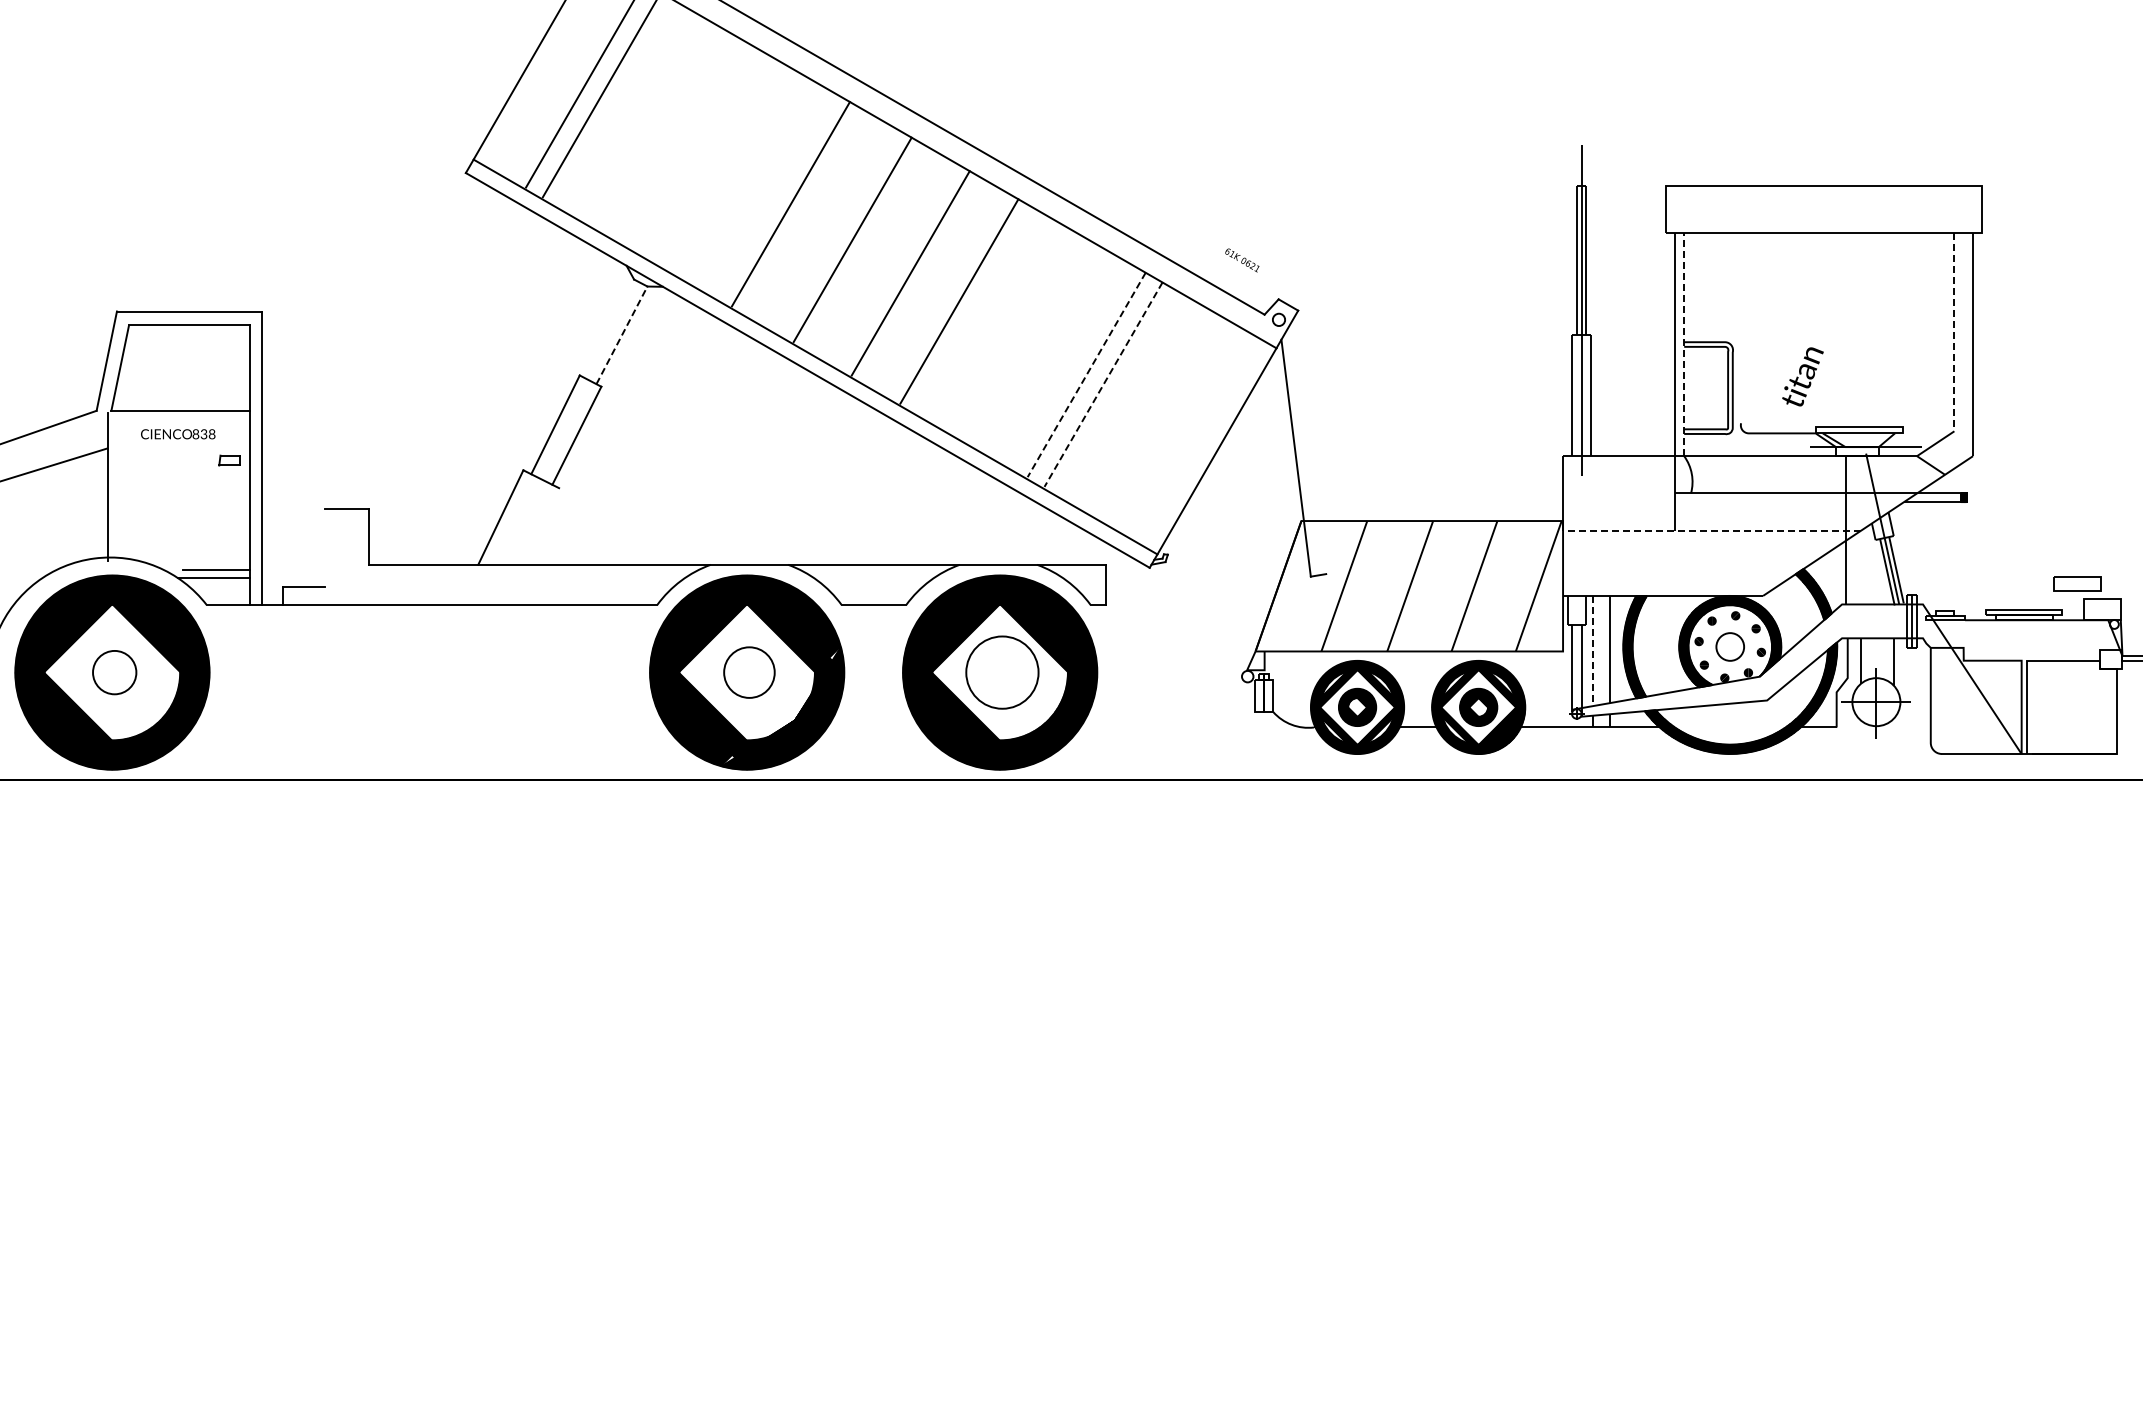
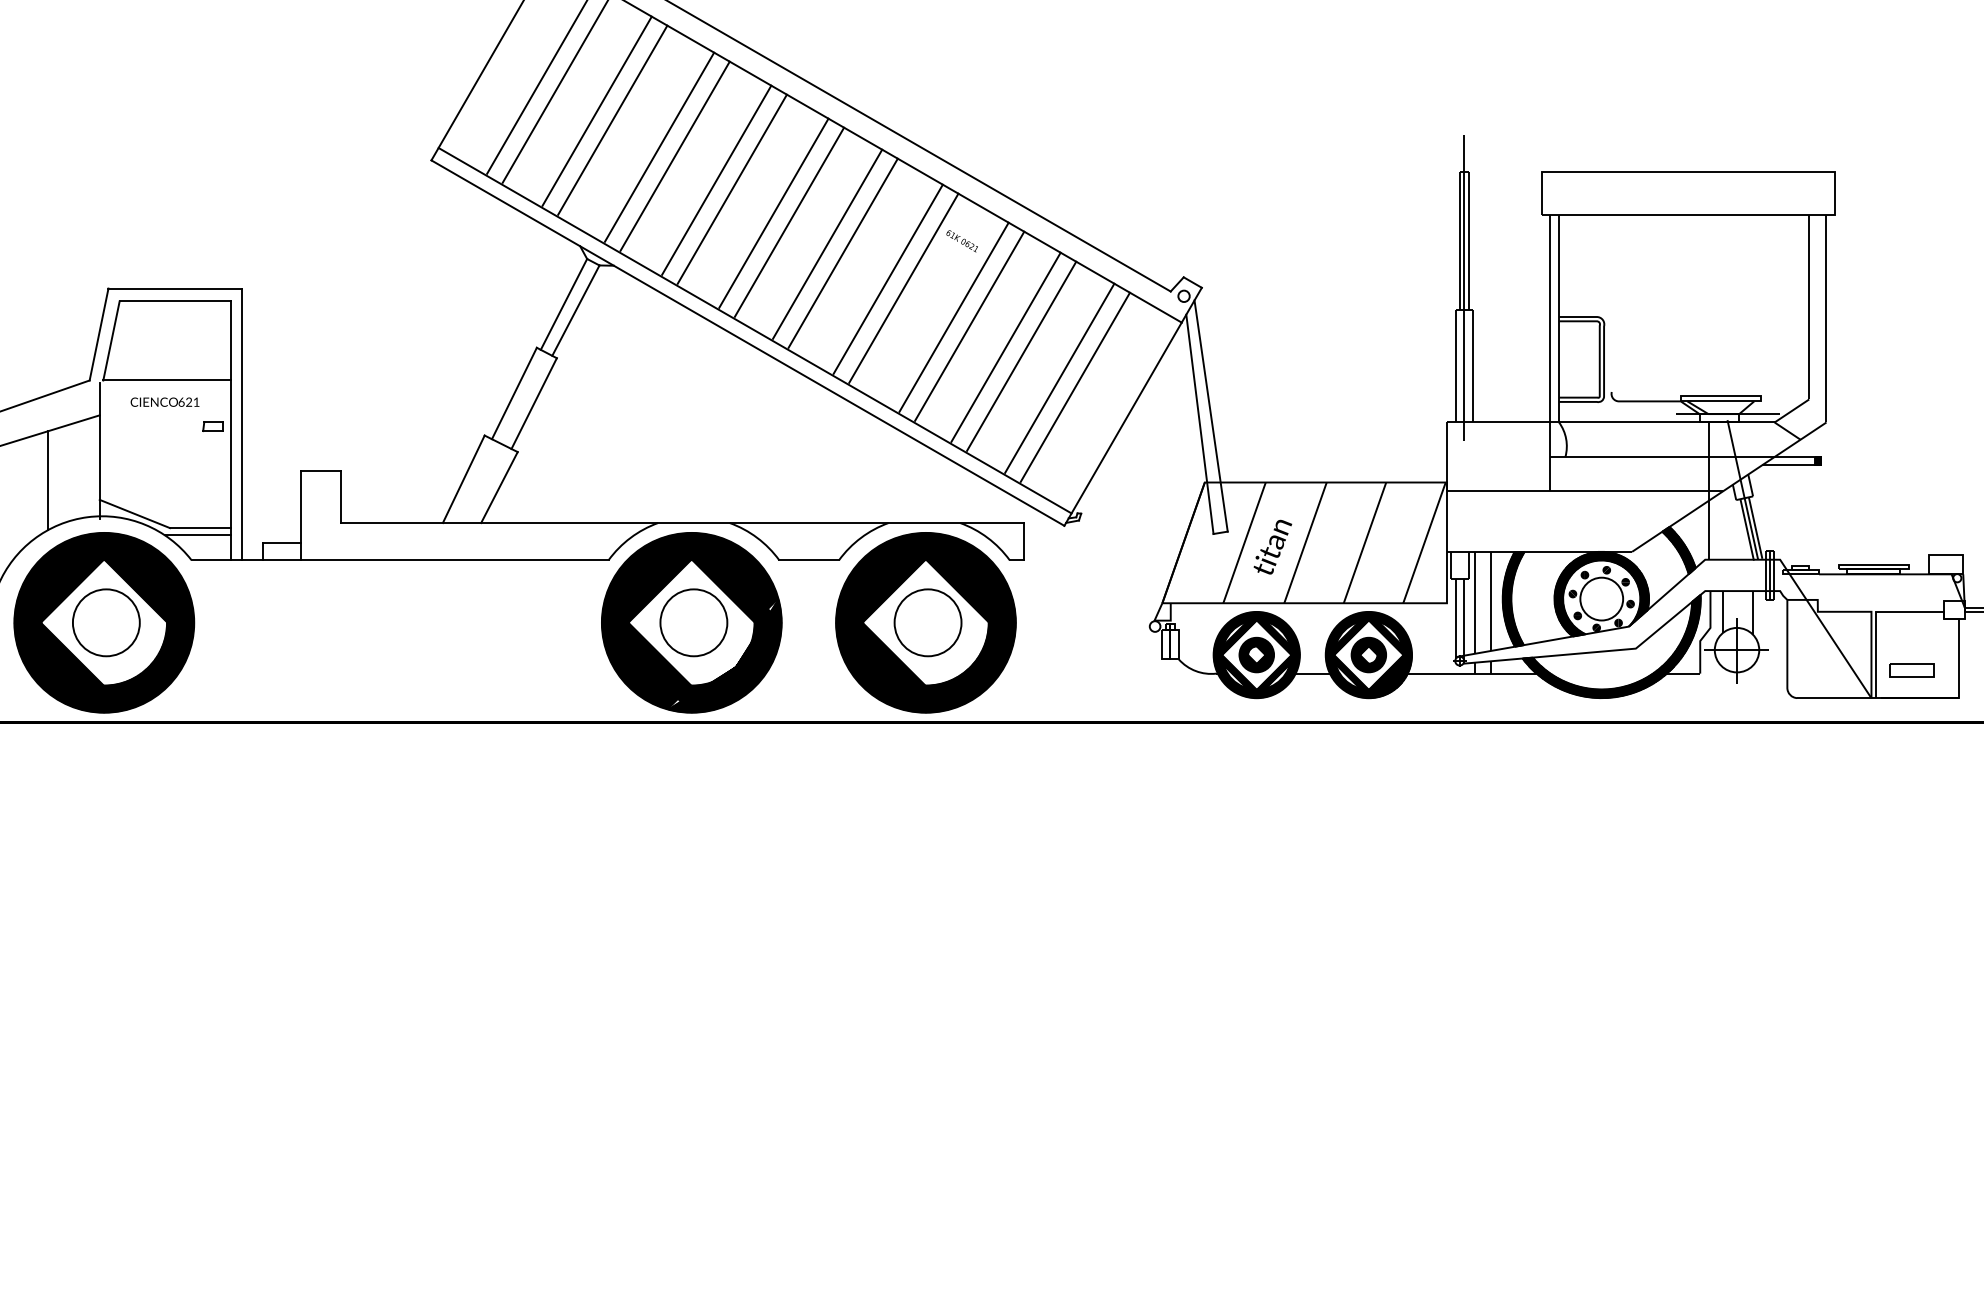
line: (644, 119) -> (596, 110), added
line: (661, 129) -> (612, 120), added
line: (712, 158) -> (659, 146), added
line: (729, 168) -> (675, 156), added
line: (774, 194) -> (717, 180), added
line: (835, 229) -> (773, 212), added
text: (1242, 260) -> (962, 241), moved
line: (893, 263) -> (827, 244), added
line: (976, 311) -> (904, 288), added
line: (609, 328) -> (564, 304), added
line: (1954, 332) -> (1809, 308), dashed -> solid
line: (622, 334) -> (576, 309), dashed -> solid
line: (1030, 342) -> (954, 317), added
line: (1684, 344) -> (1559, 319), dashed -> solid
line: (1047, 352) -> (969, 326), added
line: (1086, 374) -> (1005, 346), dashed -> solid
text: (1802, 376) -> (1272, 546), moved
line: (1103, 384) -> (1021, 356), dashed -> solid
line: (1144, 408) -> (1059, 378), added
line: (1161, 417) -> (1075, 386), added
text: (203, 434) -> (188, 402), 838 -> 621
line: (1308, 449) -> (1211, 416), added
line: (51, 518) -> (47, 480), added
line: (539, 526) -> (499, 487), added
line: (1711, 530) -> (1584, 491), dashed -> solid
line: (145, 554) -> (134, 513), added
line: (324, 556) -> (300, 515), added
part: (2077, 583) -> (1912, 669), moved
circle: (1730, 646) -> (1601, 598), size x1.67
line: (1593, 651) -> (1475, 603), dashed -> solid
circle: (114, 672) -> (106, 622), size x1.67
circle: (749, 672) -> (693, 622), size x1.43

